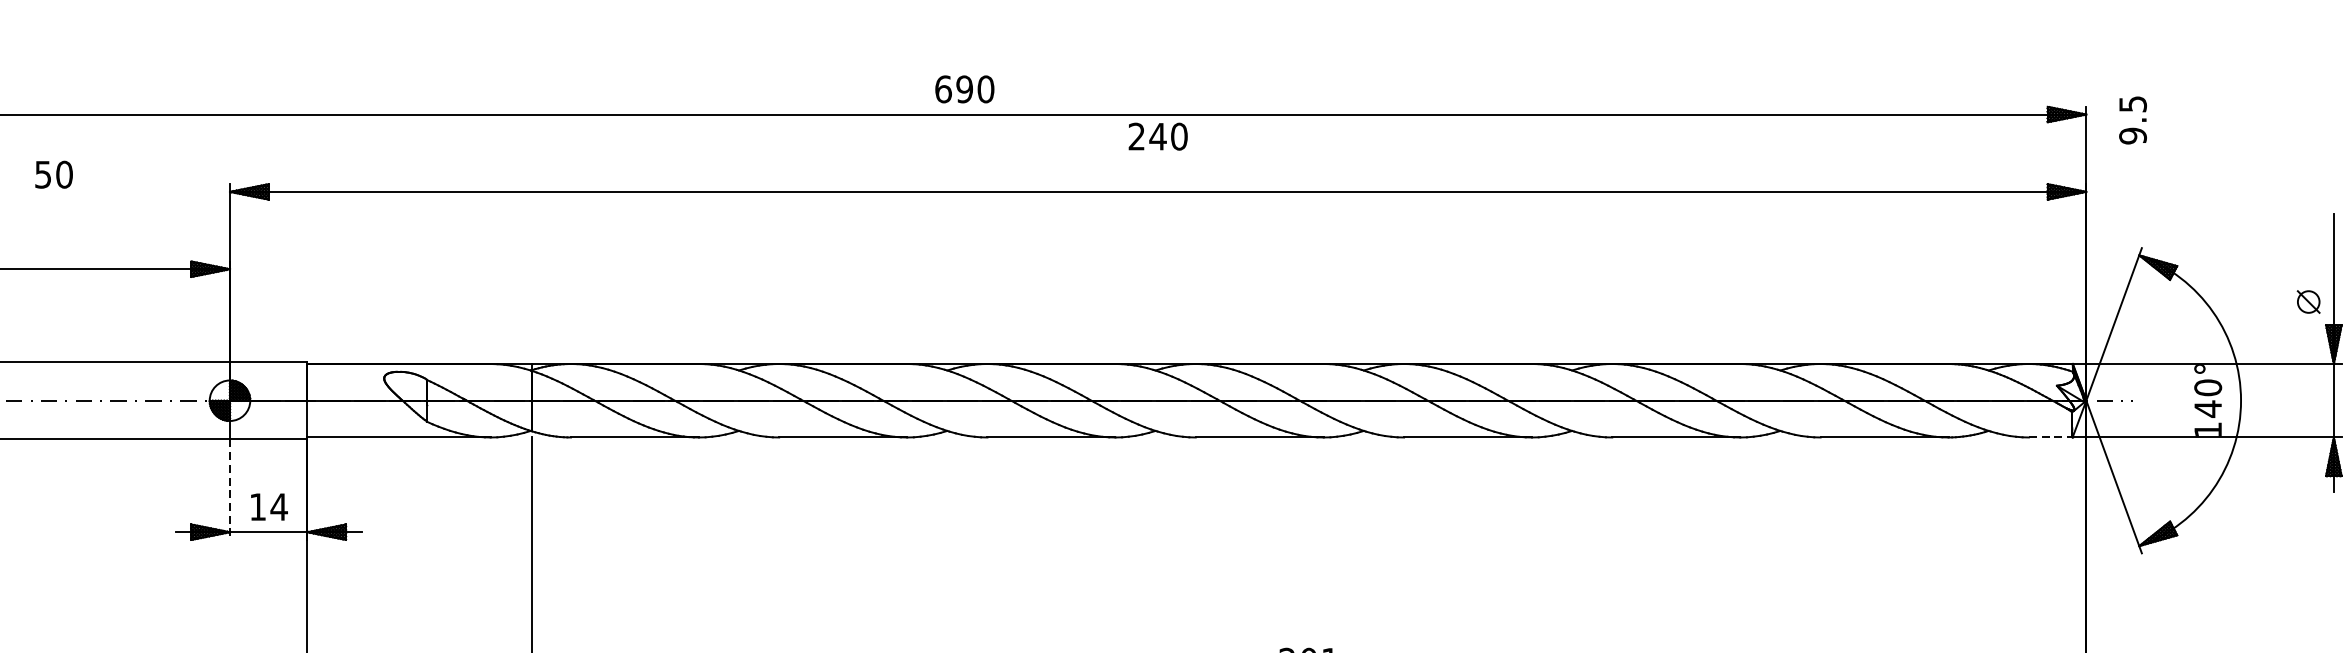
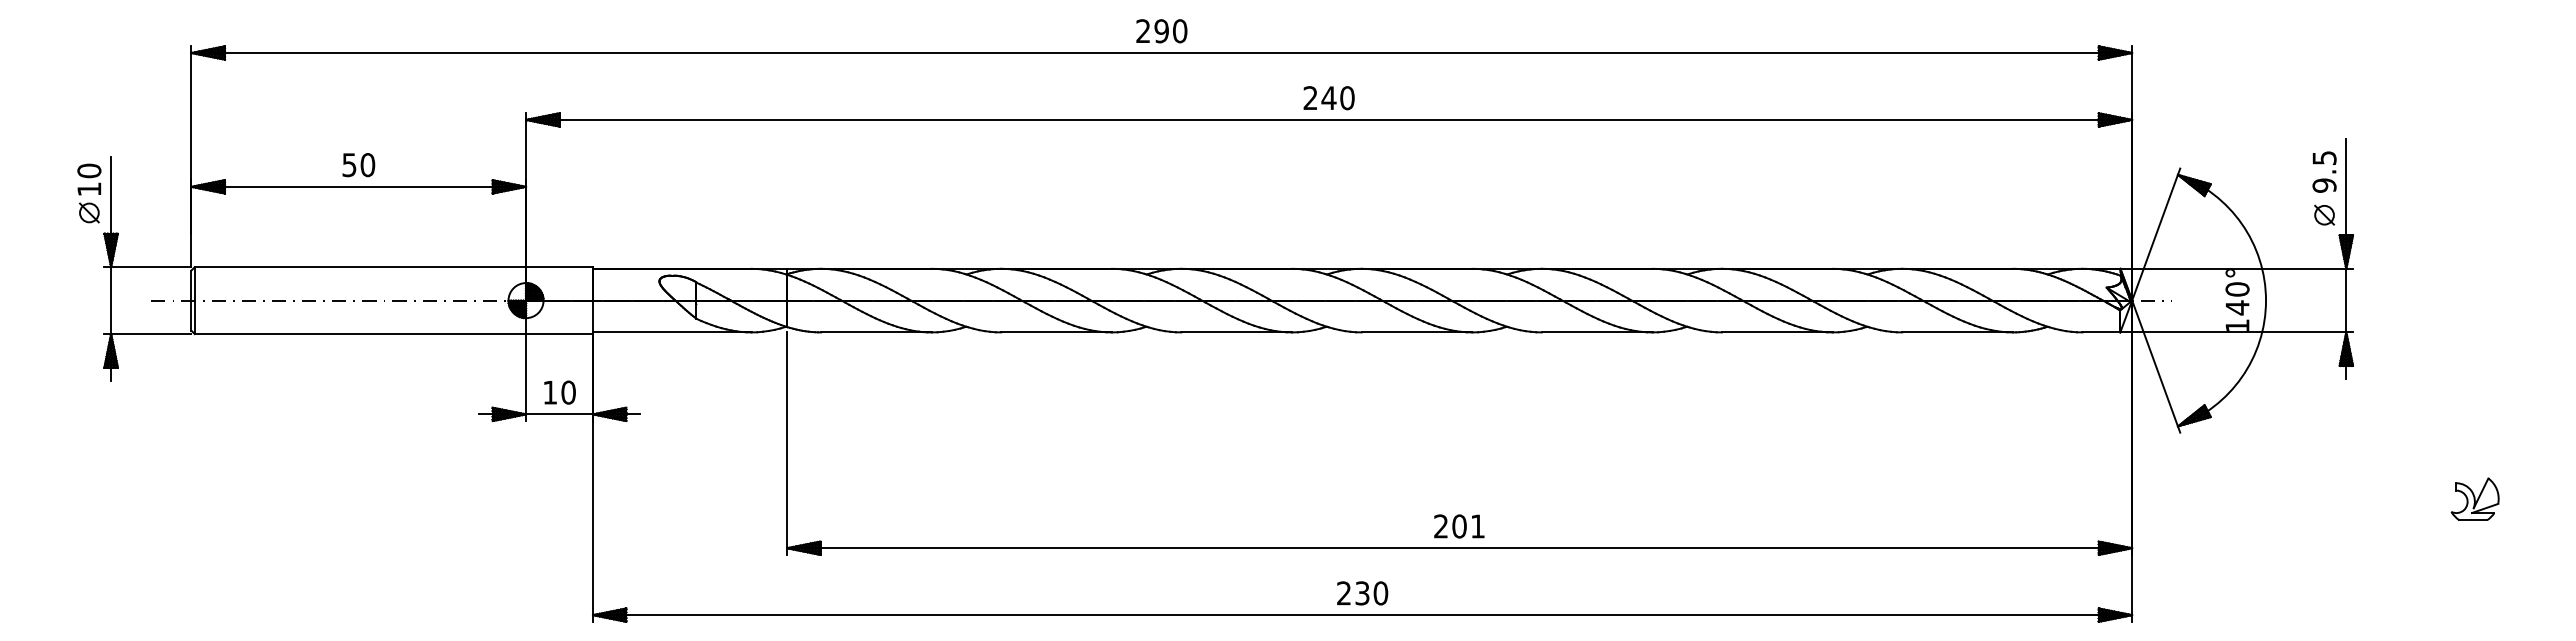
text: (943, 89) -> (1143, 31), 690 -> 290
text: (2132, 119) -> (2324, 171), moved
text: (1157, 137) -> (1328, 98), moved
text: (53, 175) -> (358, 165), moved
line: (2050, 437) -> (2101, 332), dashed -> solid
line: (230, 490) -> (526, 378), dashed -> solid
text: (279, 506) -> (568, 392), 14 -> 10

